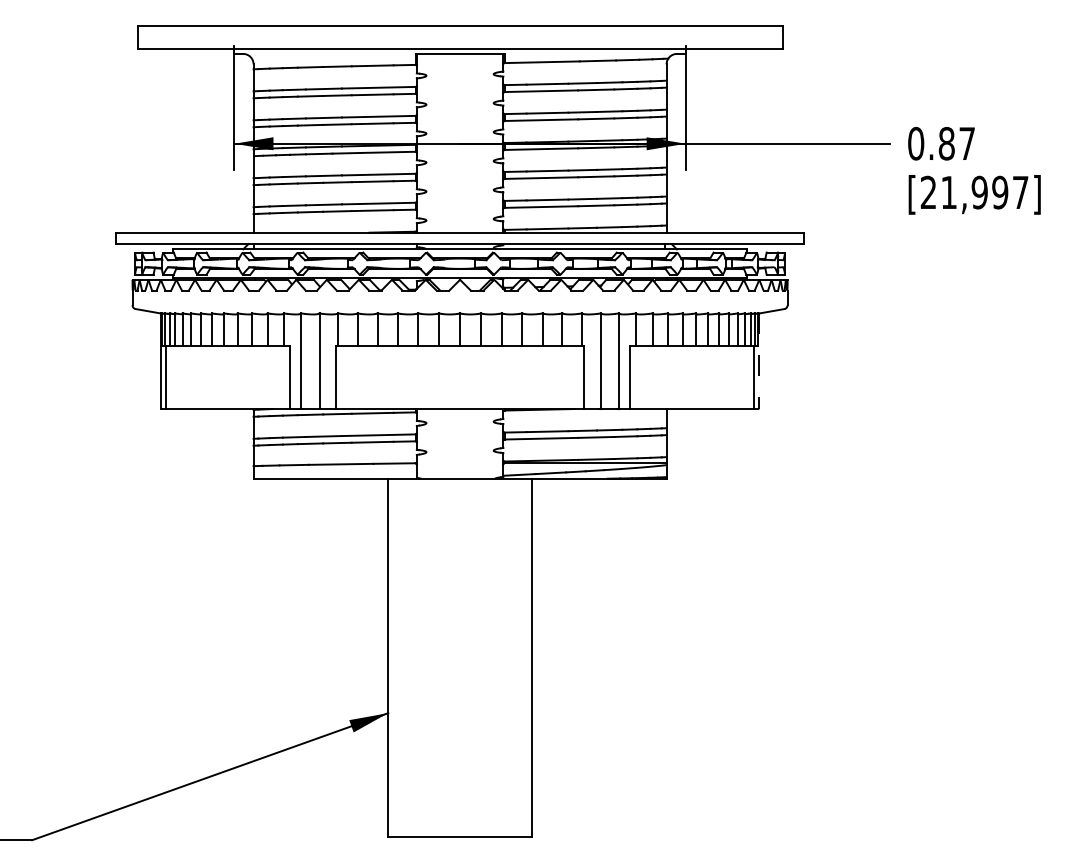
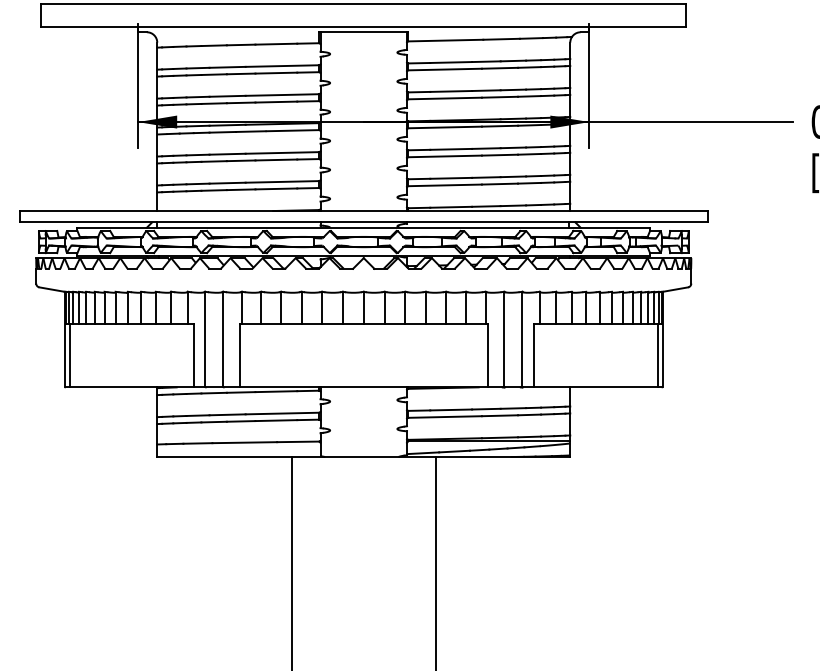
line: (759, 361) -> (663, 339), dashed -> solid

